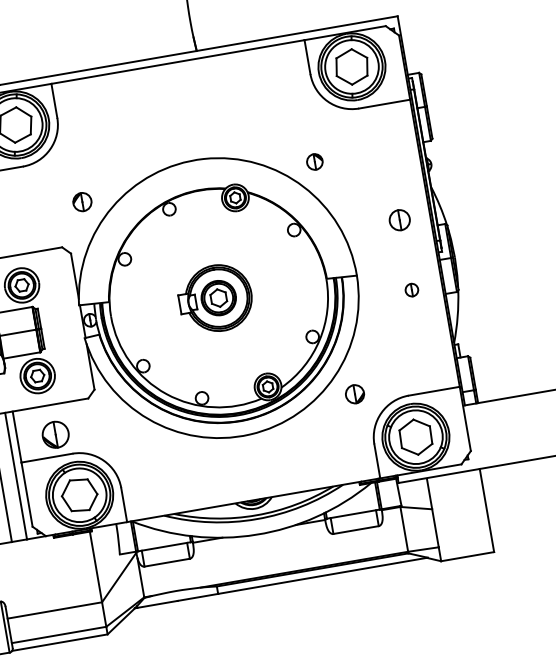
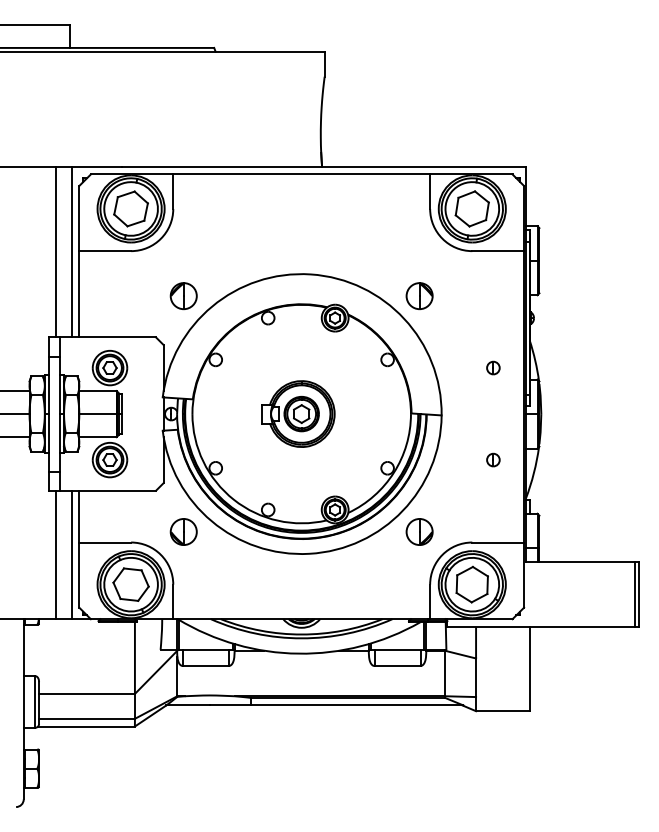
part: (314, 162) -> (419, 296), size x1.67
part: (82, 202) -> (183, 296), size x1.43
part: (399, 219) -> (493, 367), size x0.62
part: (411, 289) -> (493, 459), moved
part: (354, 393) -> (419, 531), size x1.43
part: (55, 434) -> (183, 531), moved

